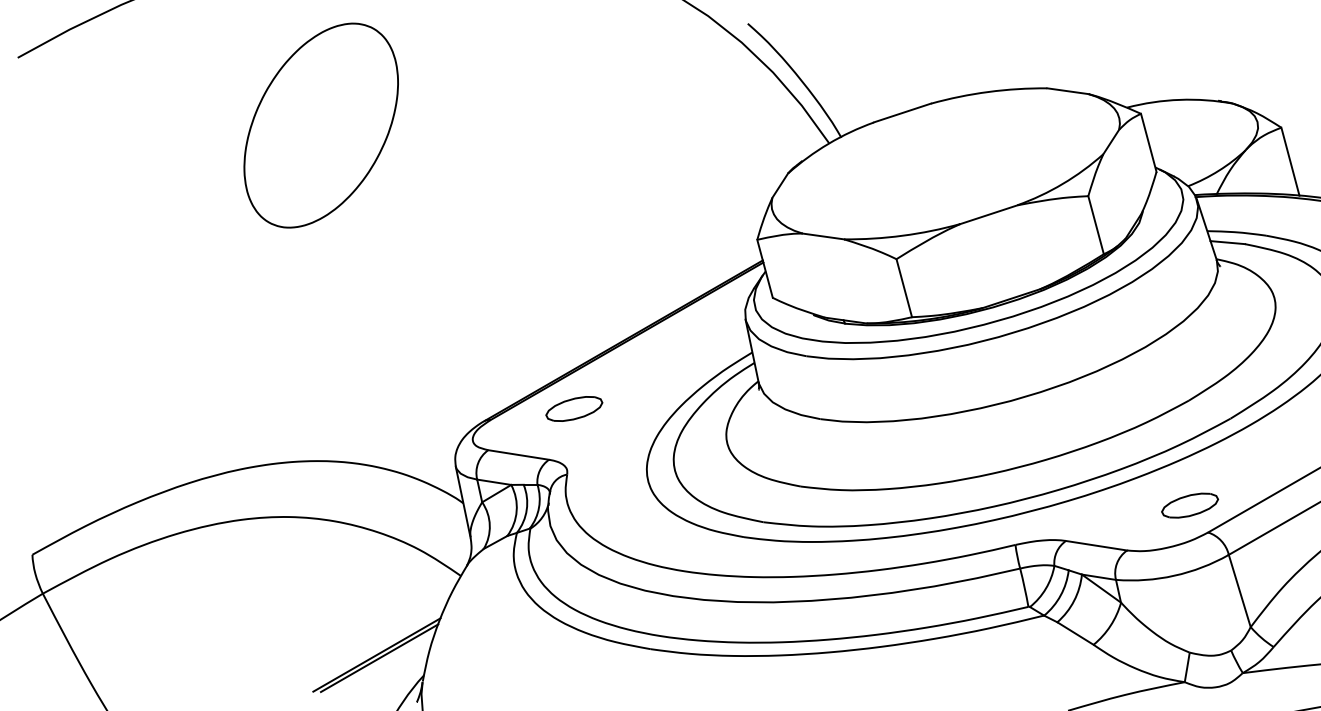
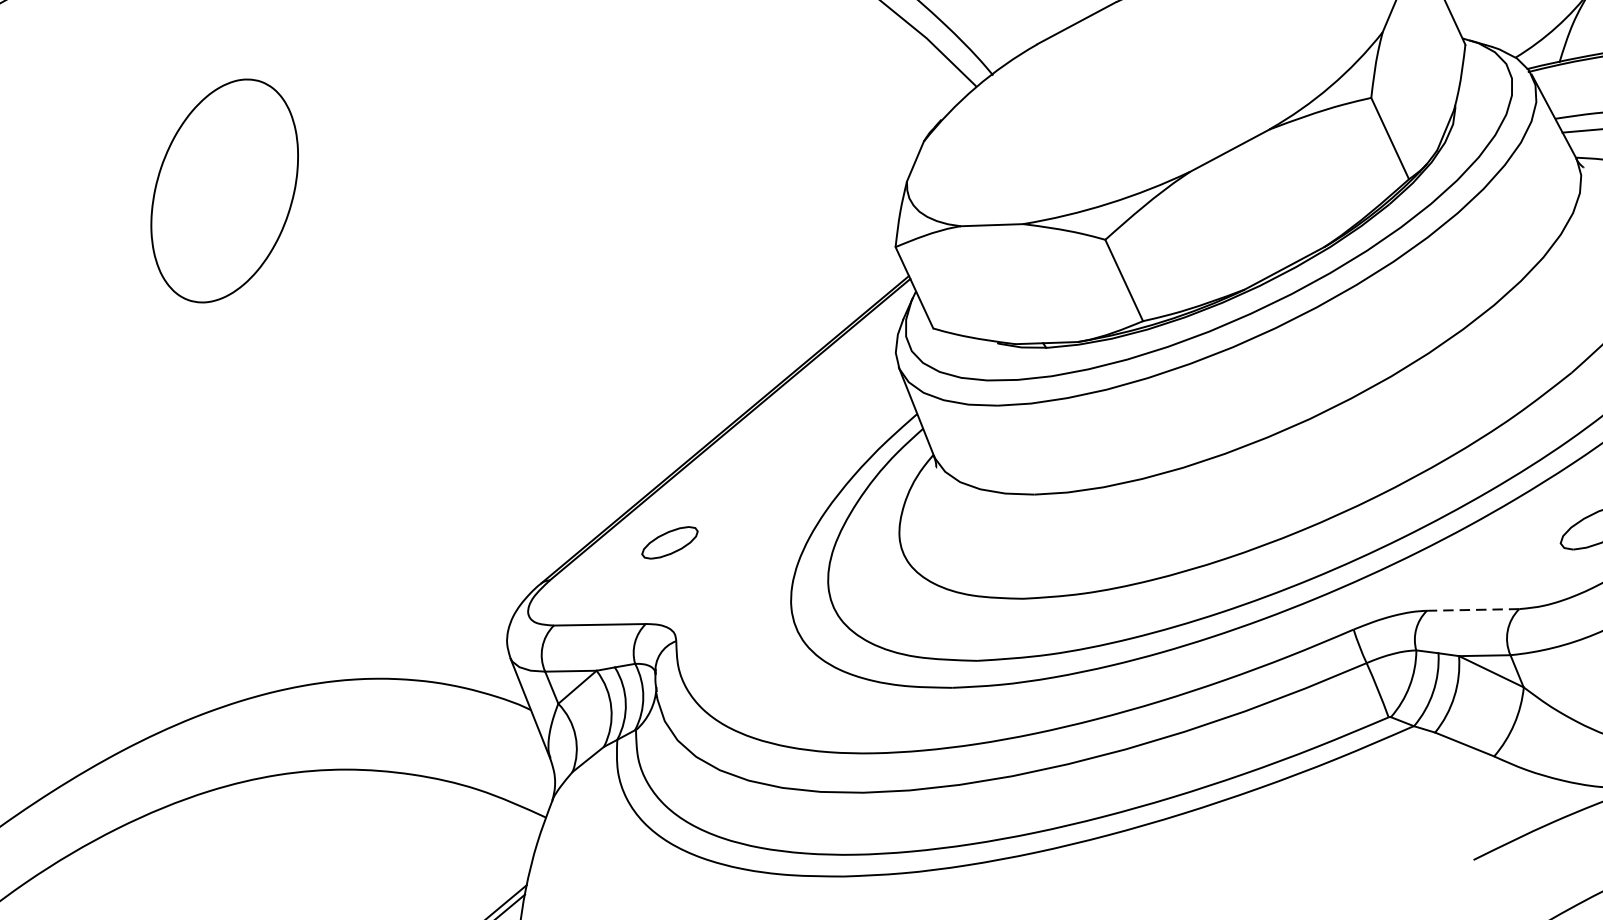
part: (320, 125) -> (223, 191), size x0.7
part: (574, 408) -> (670, 542), size x0.7
line: (1096, 545) -> (1472, 609), solid -> dashed

